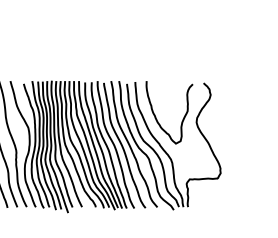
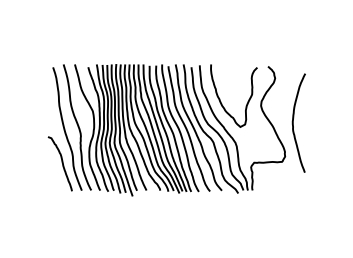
curve: (229, 139) -> (293, 122), added

